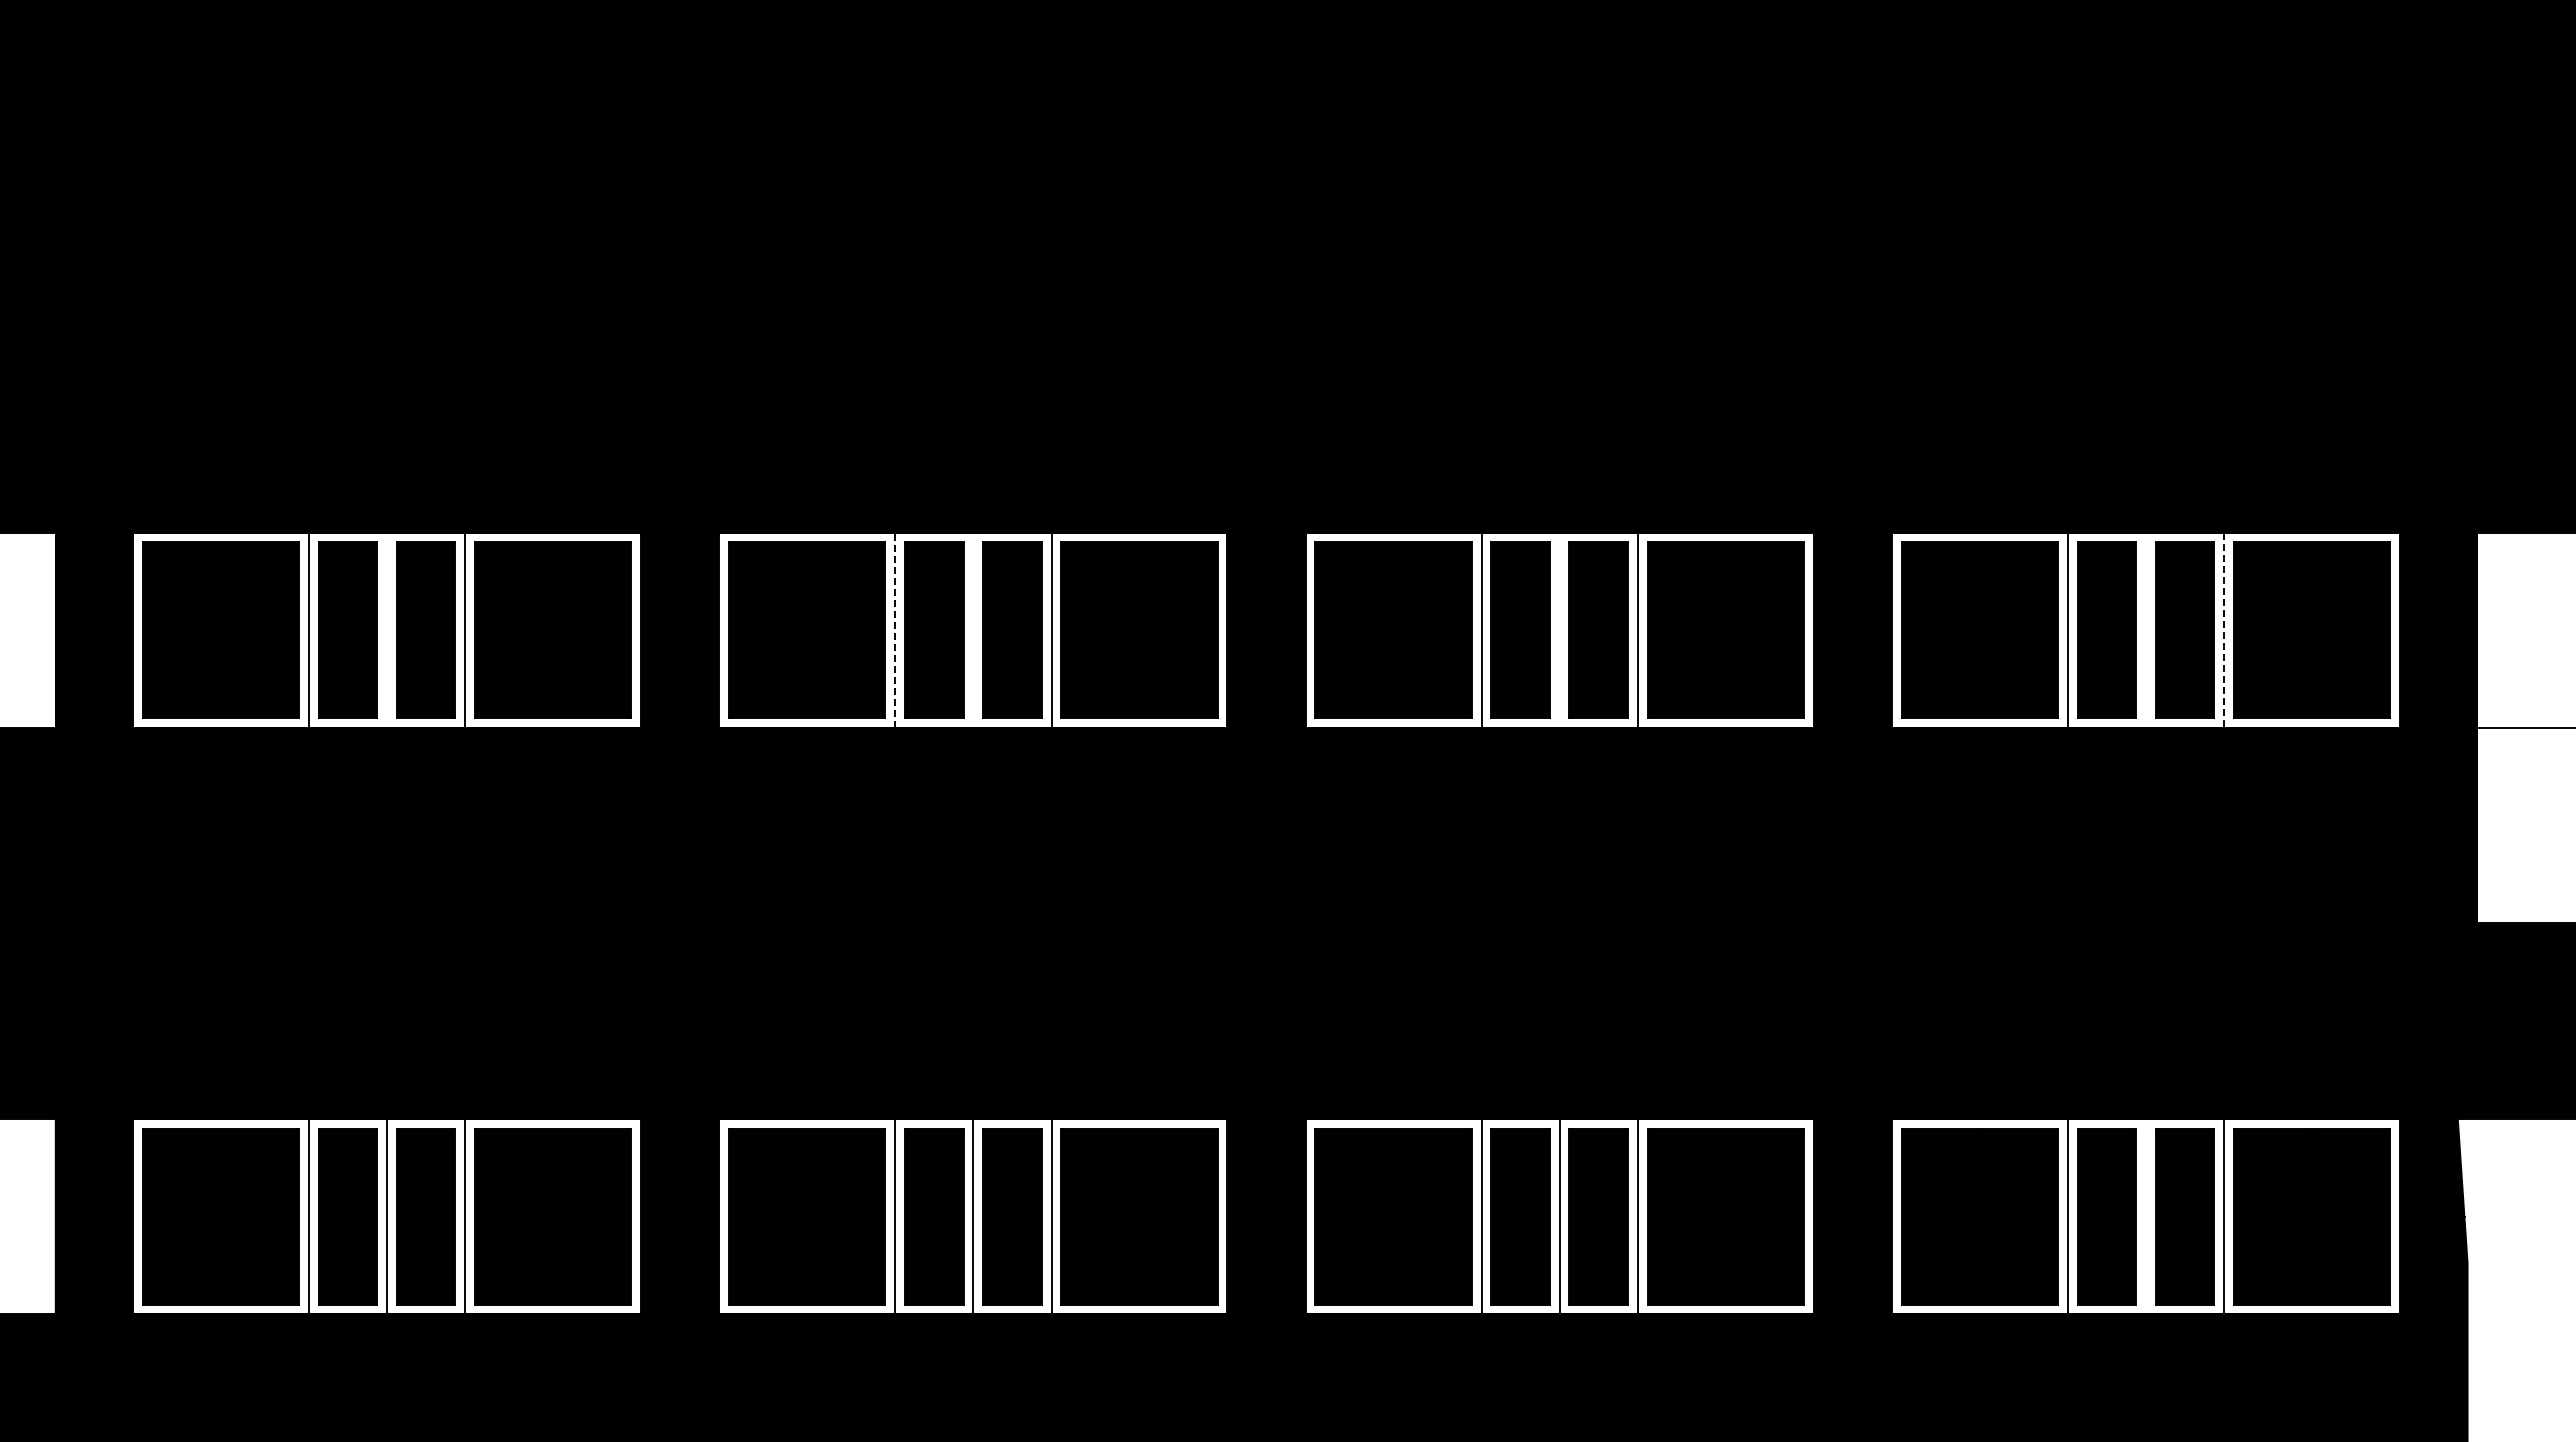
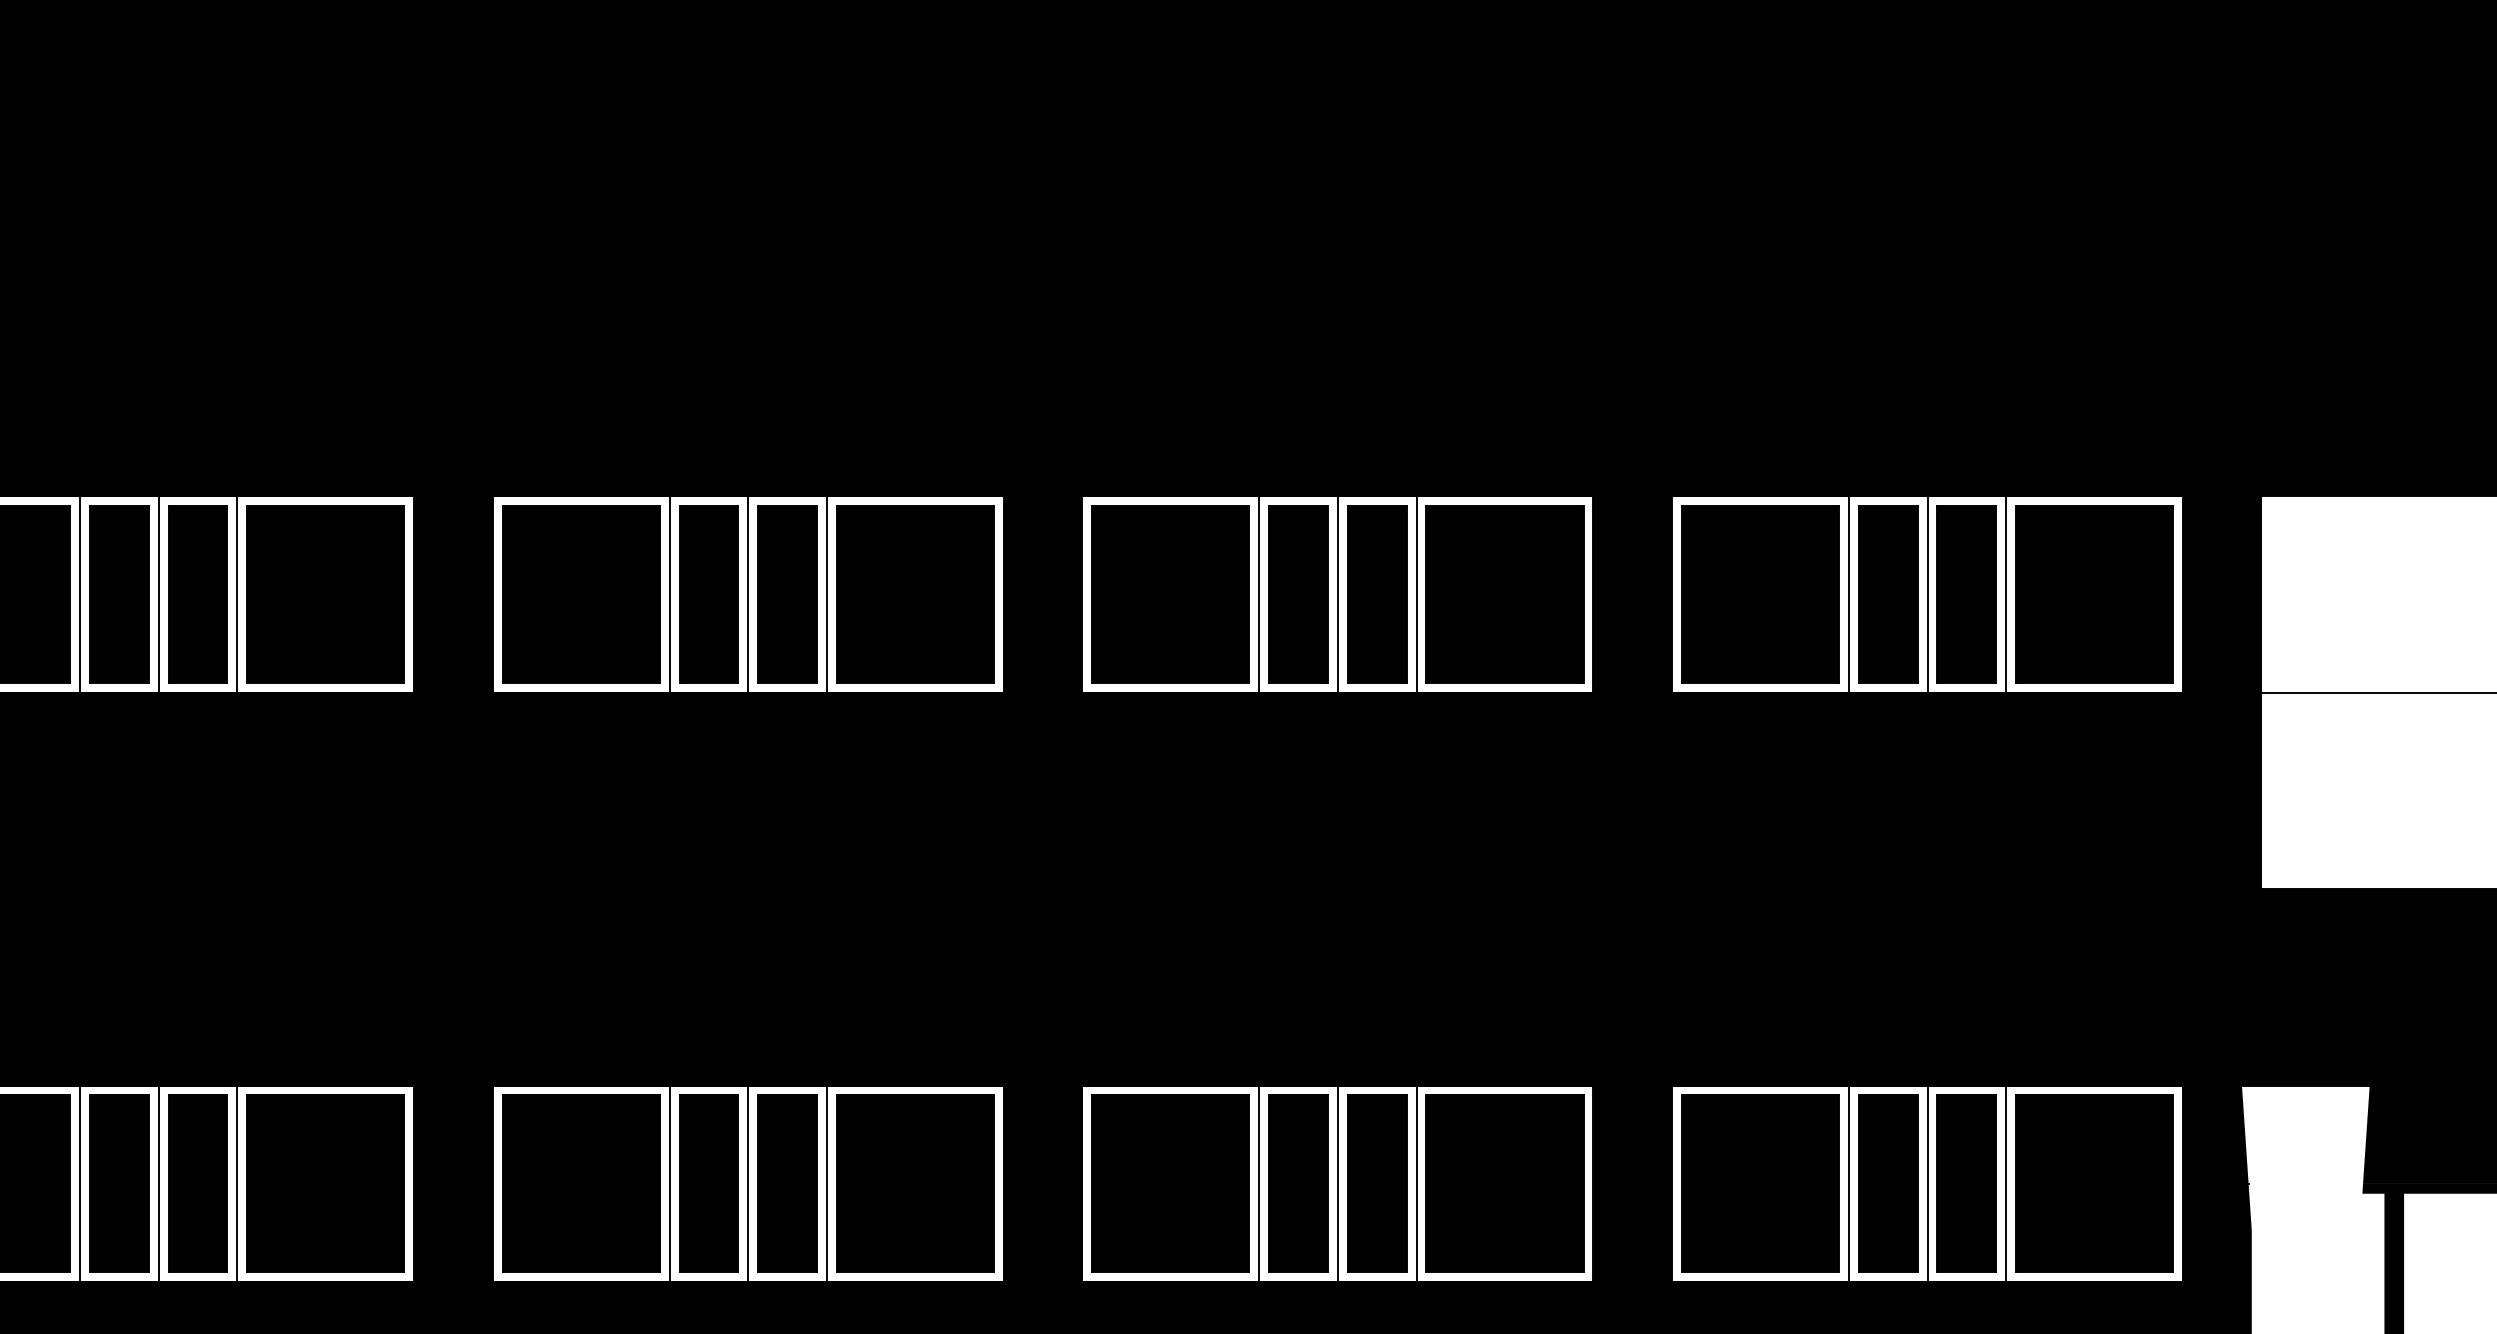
line: (387, 630) -> (159, 594), added
line: (895, 630) -> (669, 594), dashed -> solid
line: (973, 630) -> (748, 594), added
line: (1559, 630) -> (1337, 594), added
line: (2146, 630) -> (1927, 594), added
line: (2224, 630) -> (2006, 594), dashed -> solid
line: (2146, 1216) -> (1927, 1183), added

